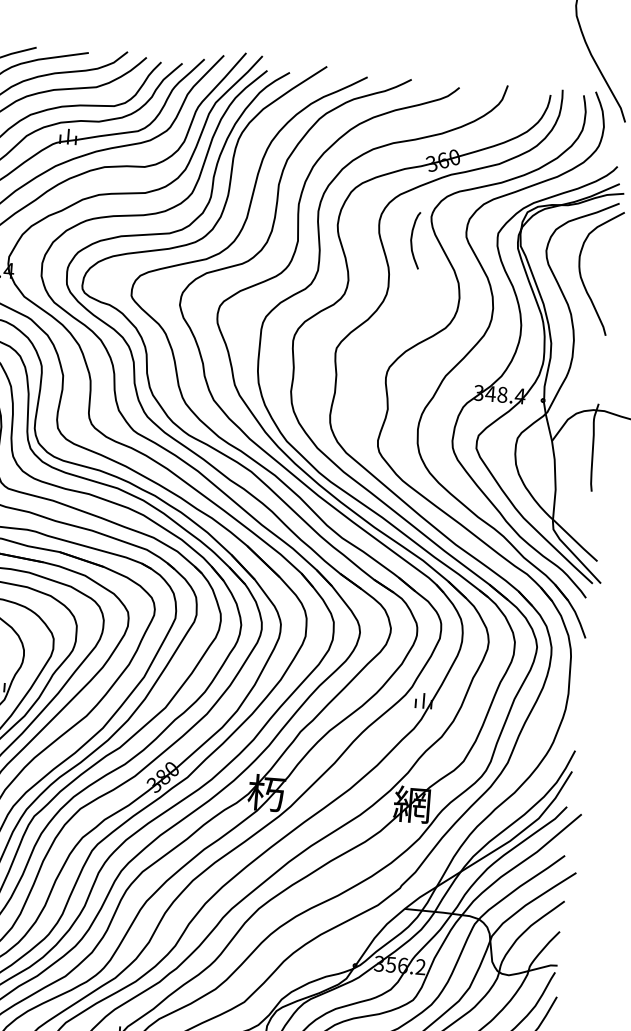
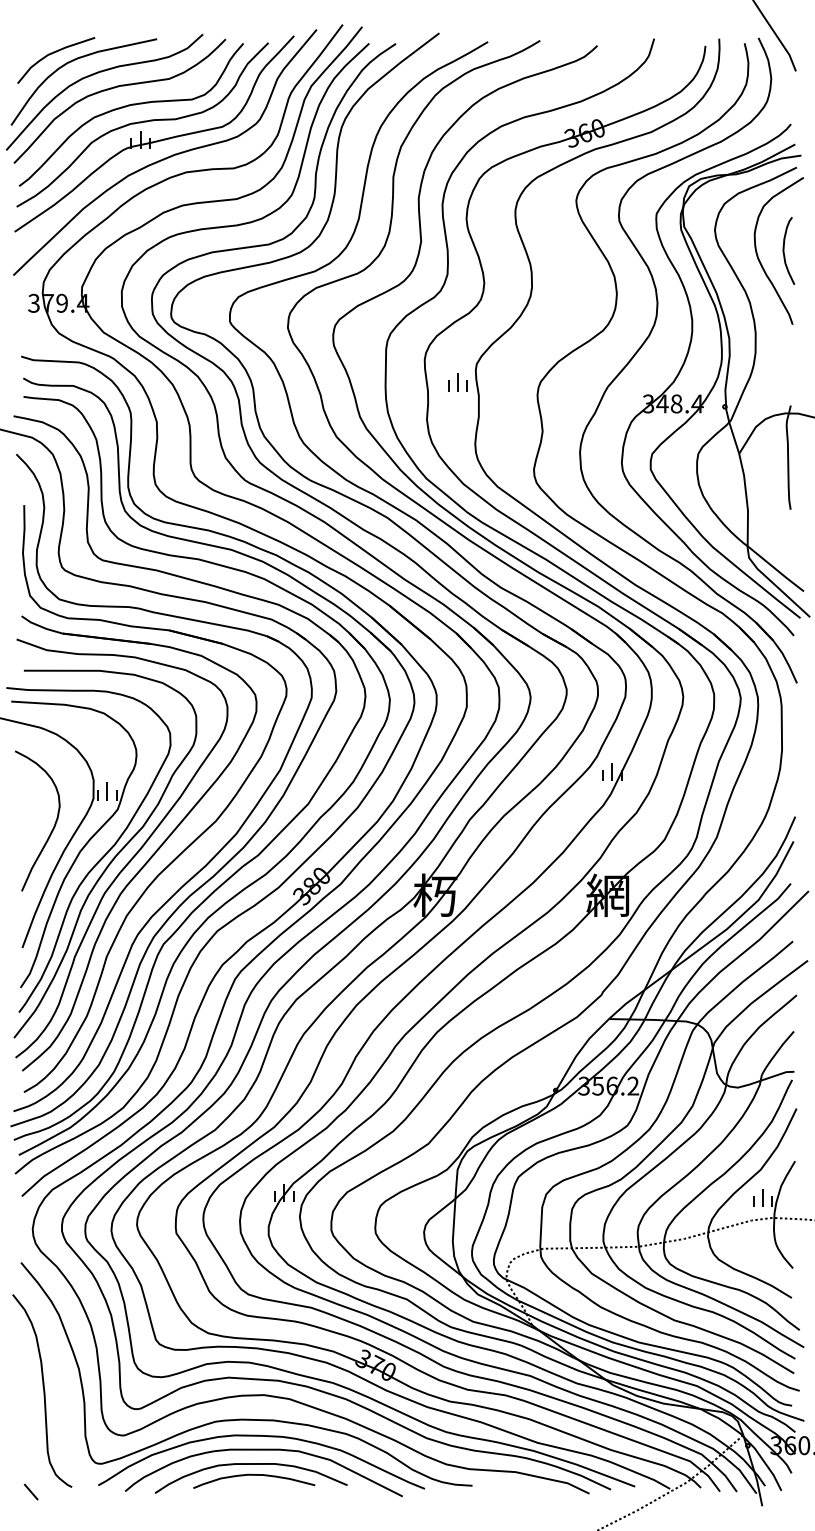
curve: (412, 239) -> (784, 250), moved
part: (319, 362) -> (457, 382), added

